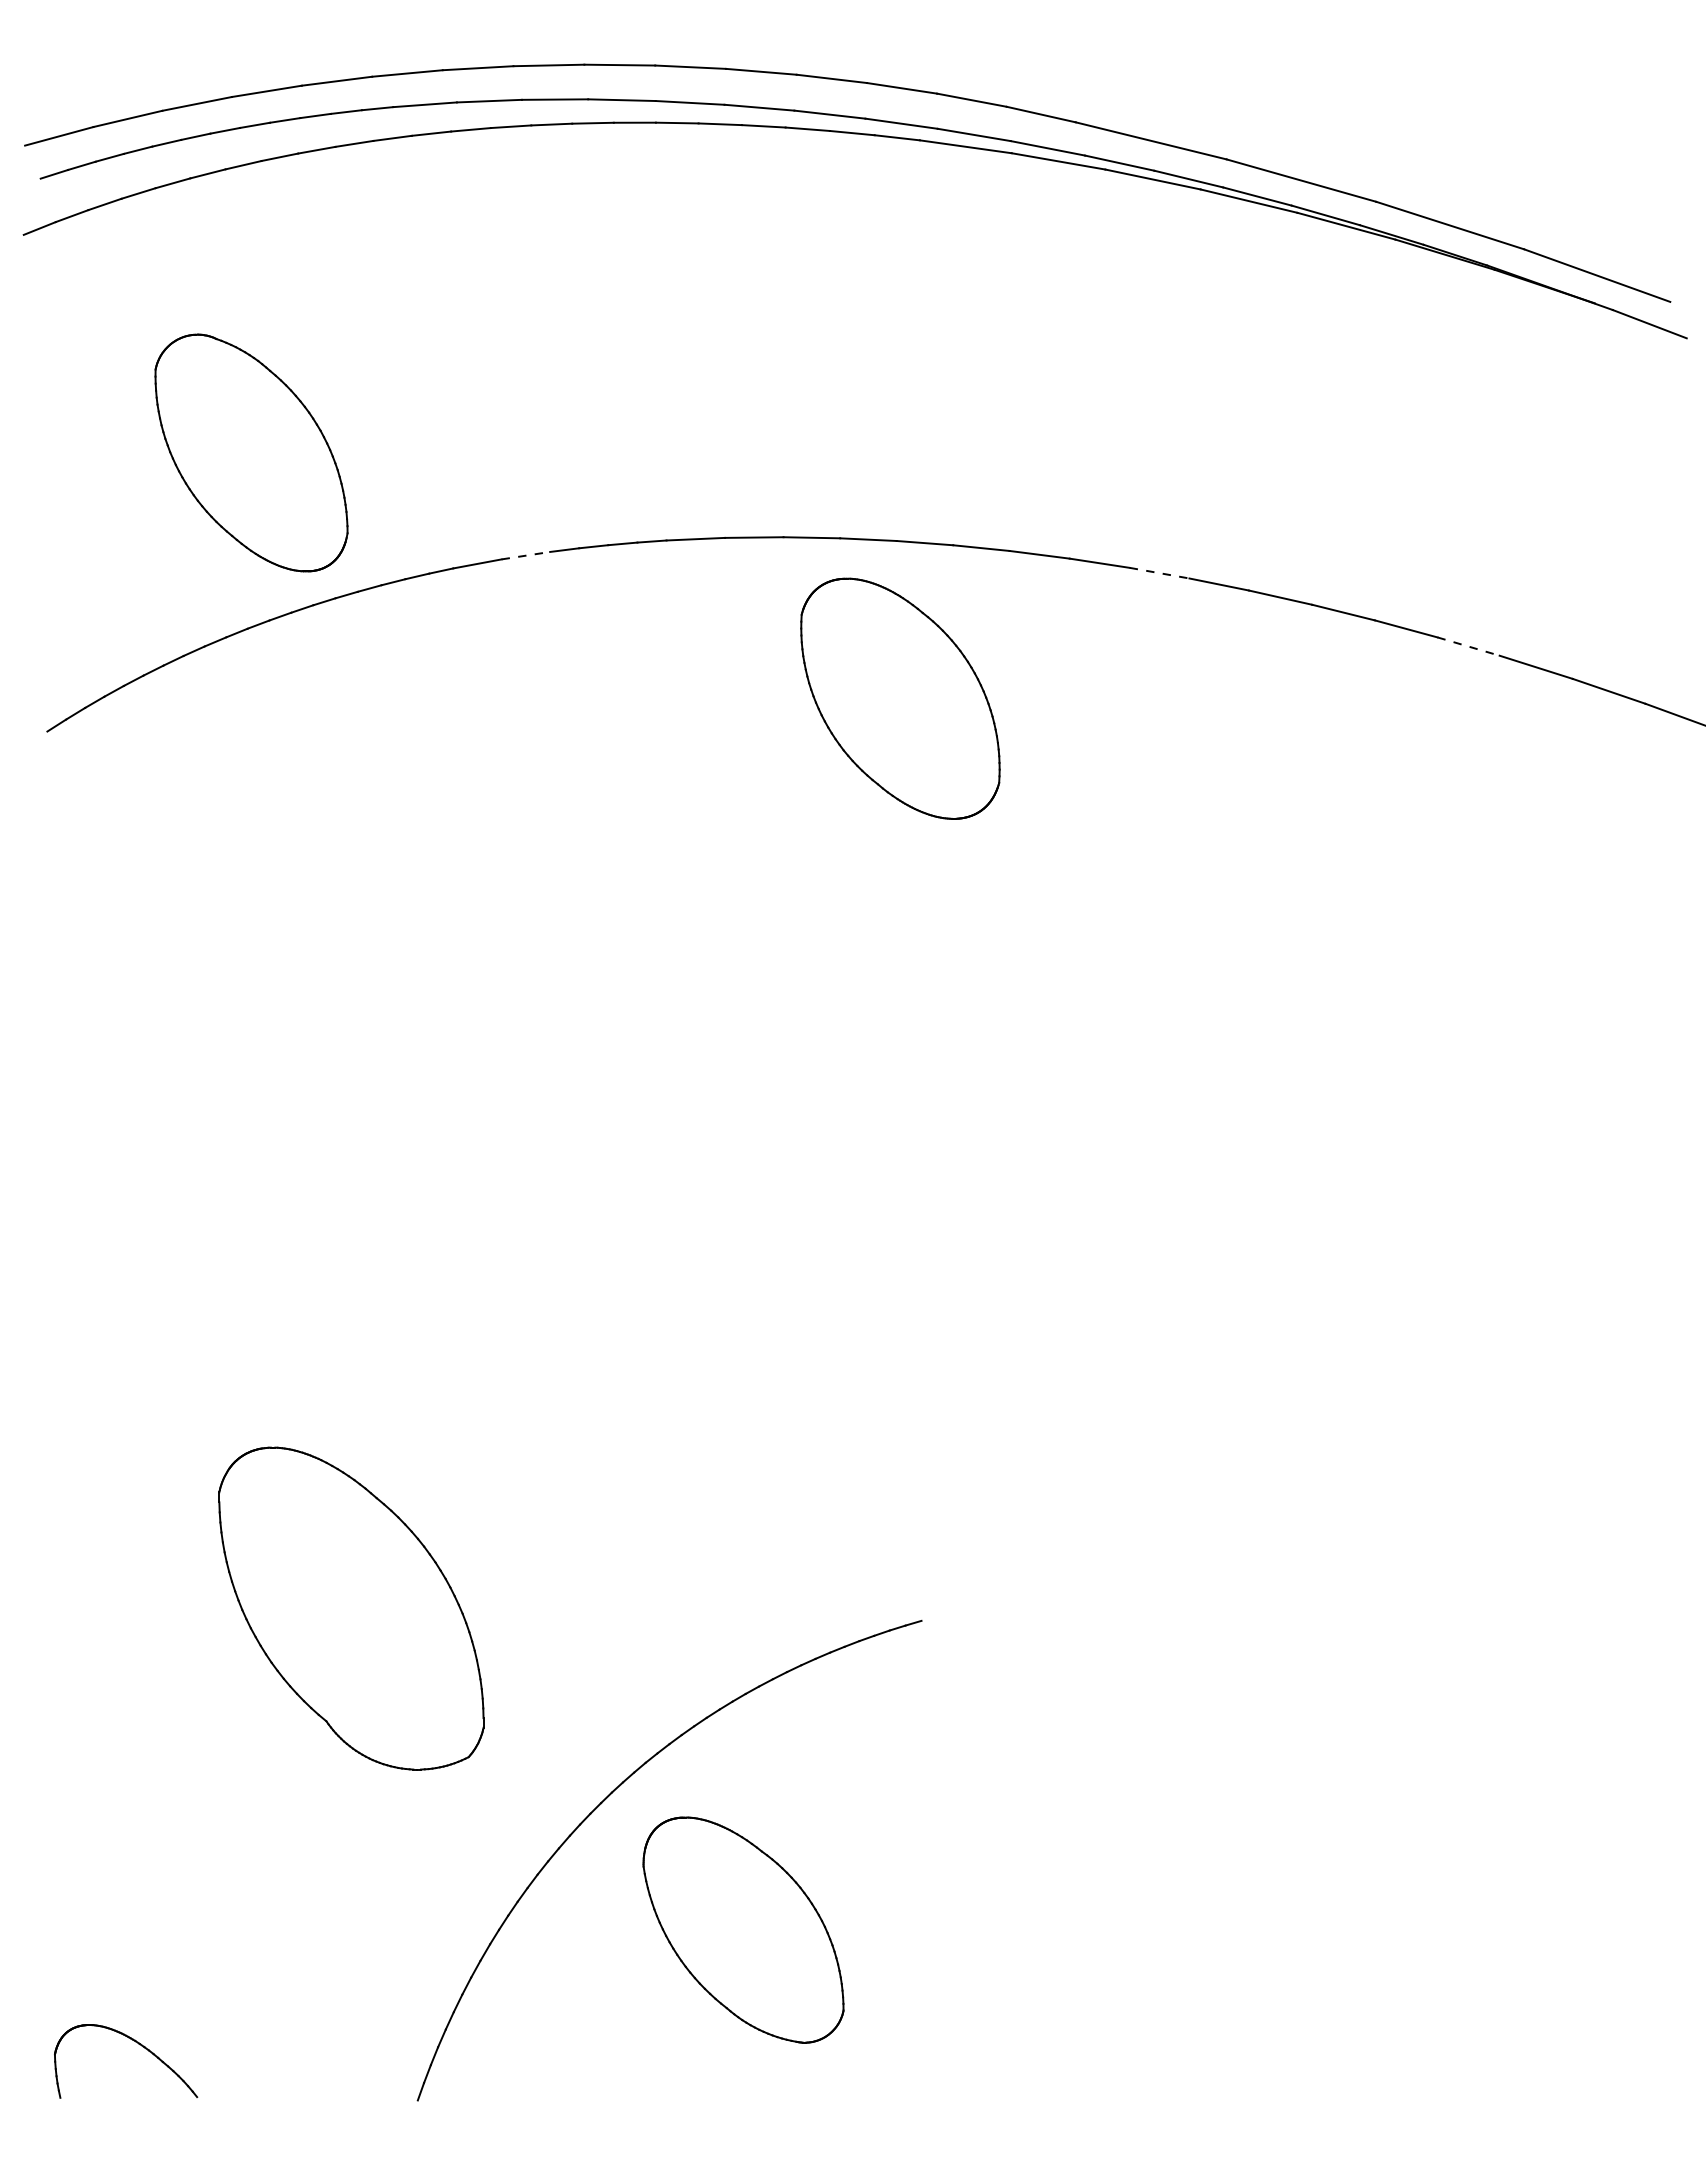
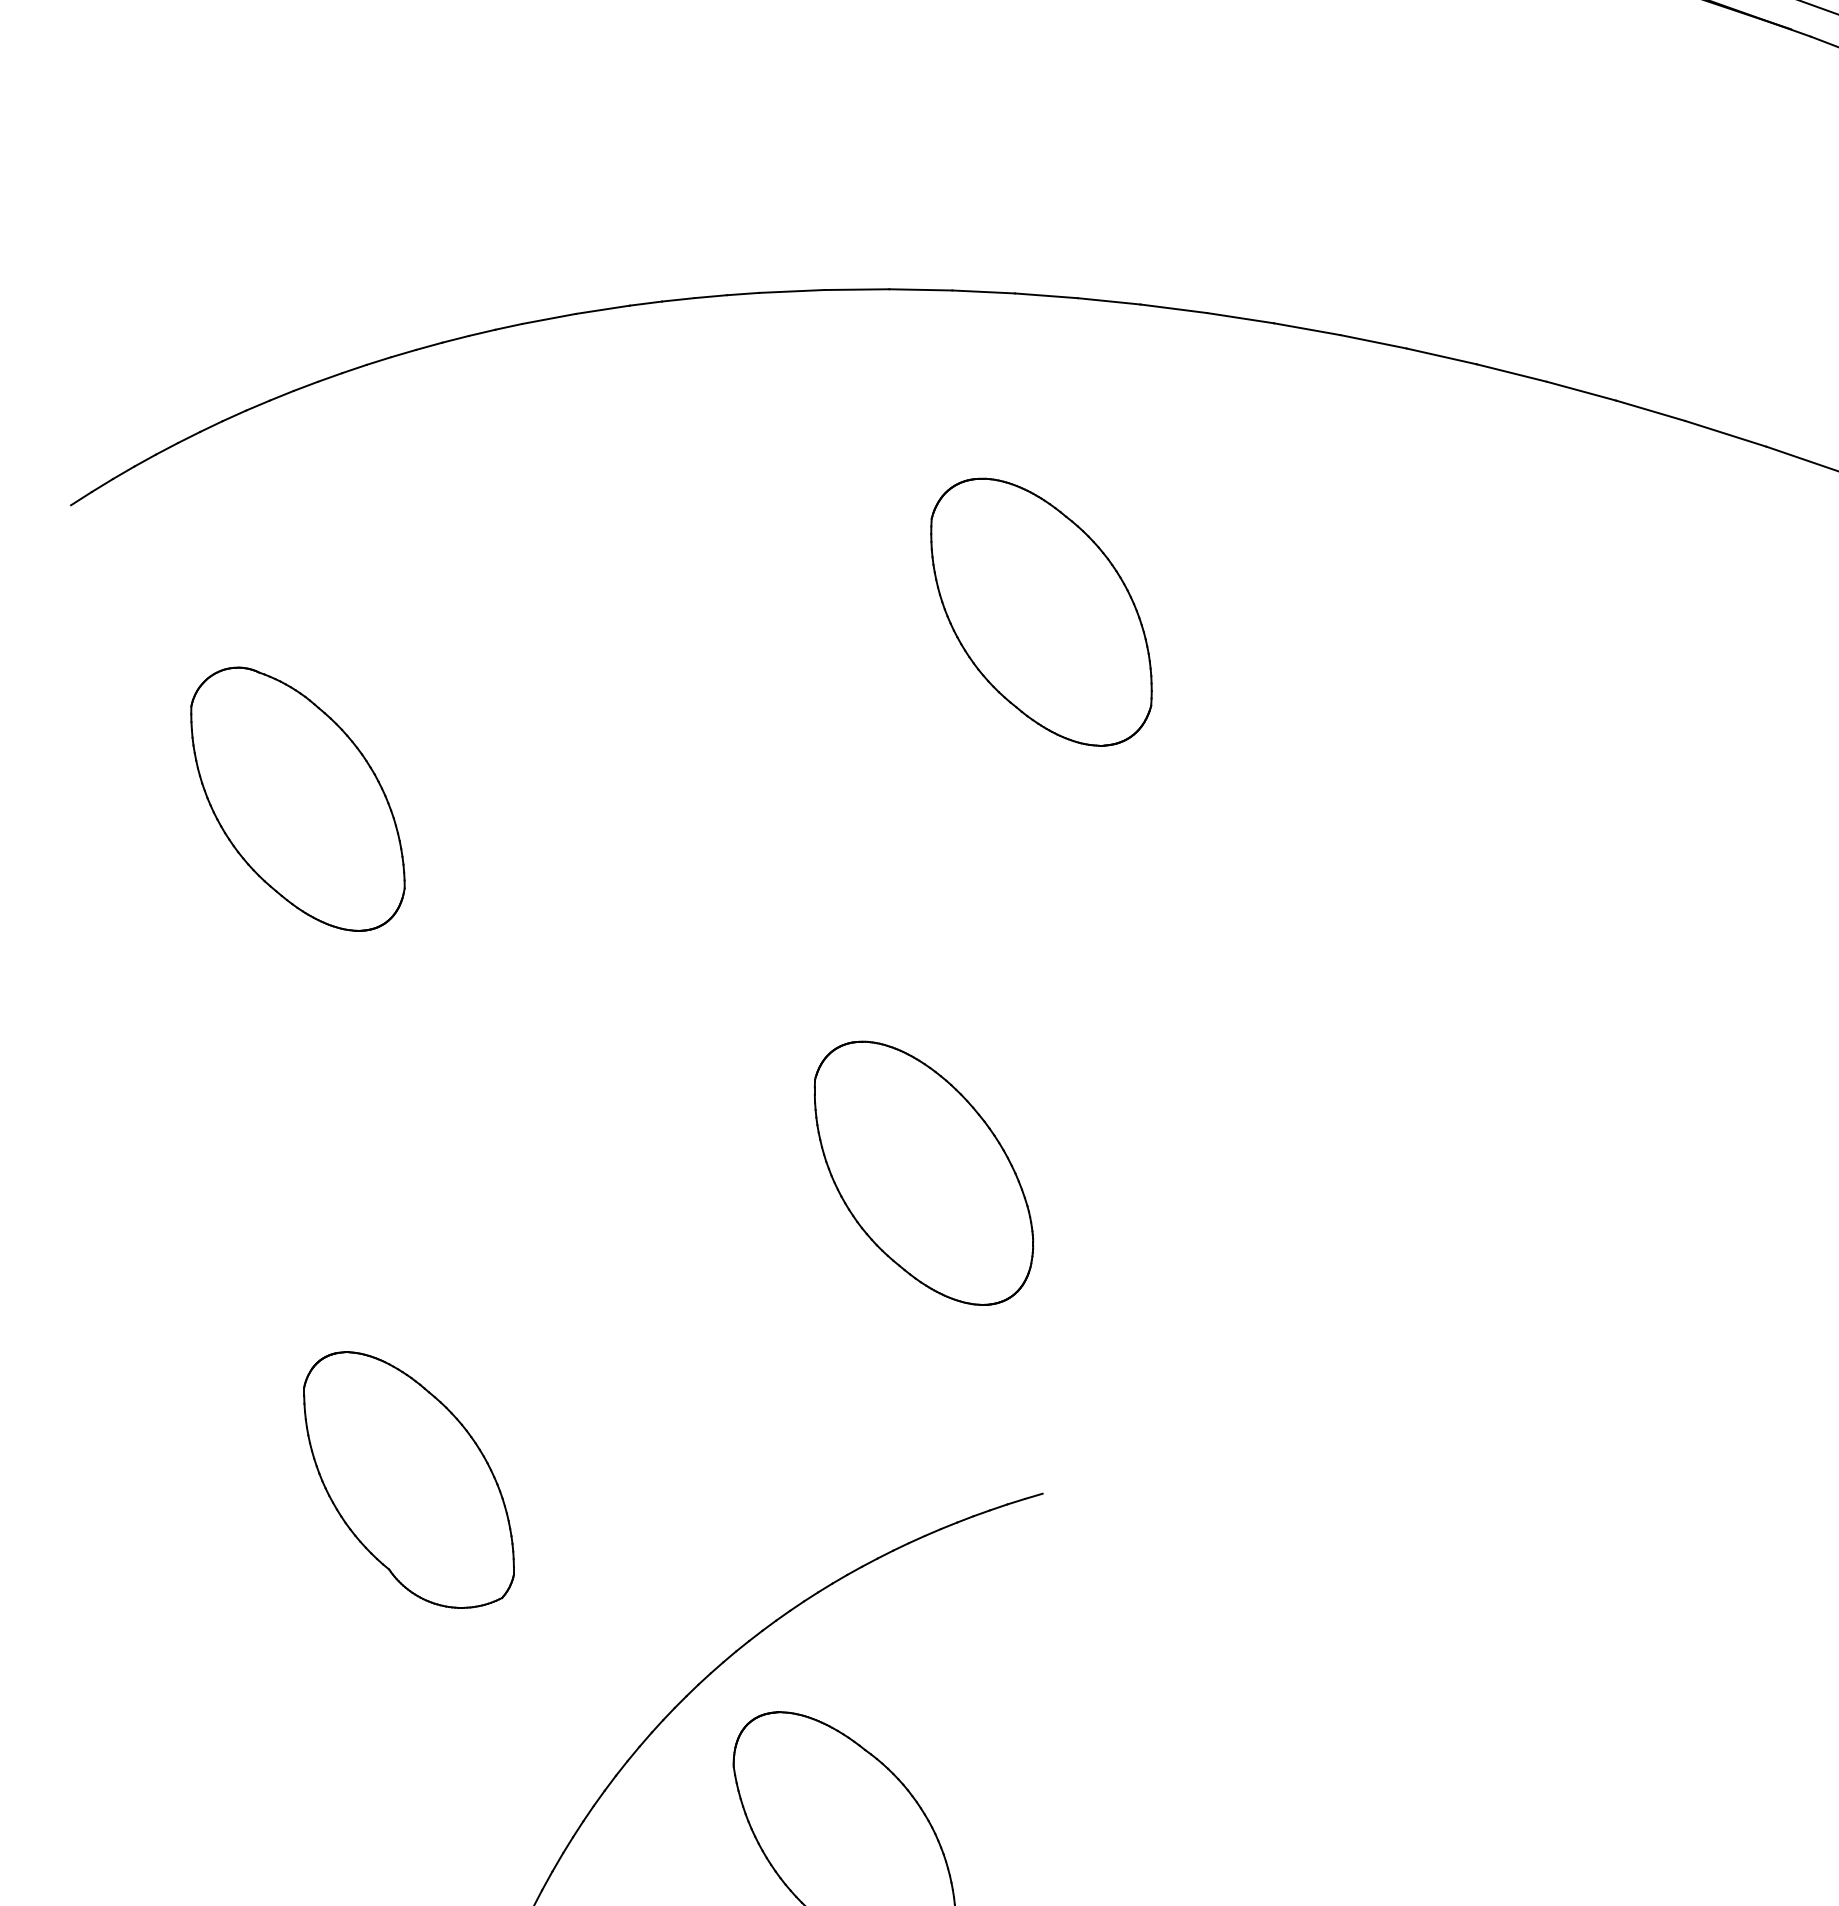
part: (251, 452) -> (297, 798), moved
line: (525, 555) -> (602, 309), dashed -> solid
line: (1160, 573) -> (1308, 329), dashed -> solid
line: (1469, 646) -> (1651, 410), dashed -> solid
part: (900, 698) -> (1041, 611), moved
part: (814, 1332) -> (923, 1173), added
part: (351, 1608) -> (409, 1479), size x0.71

